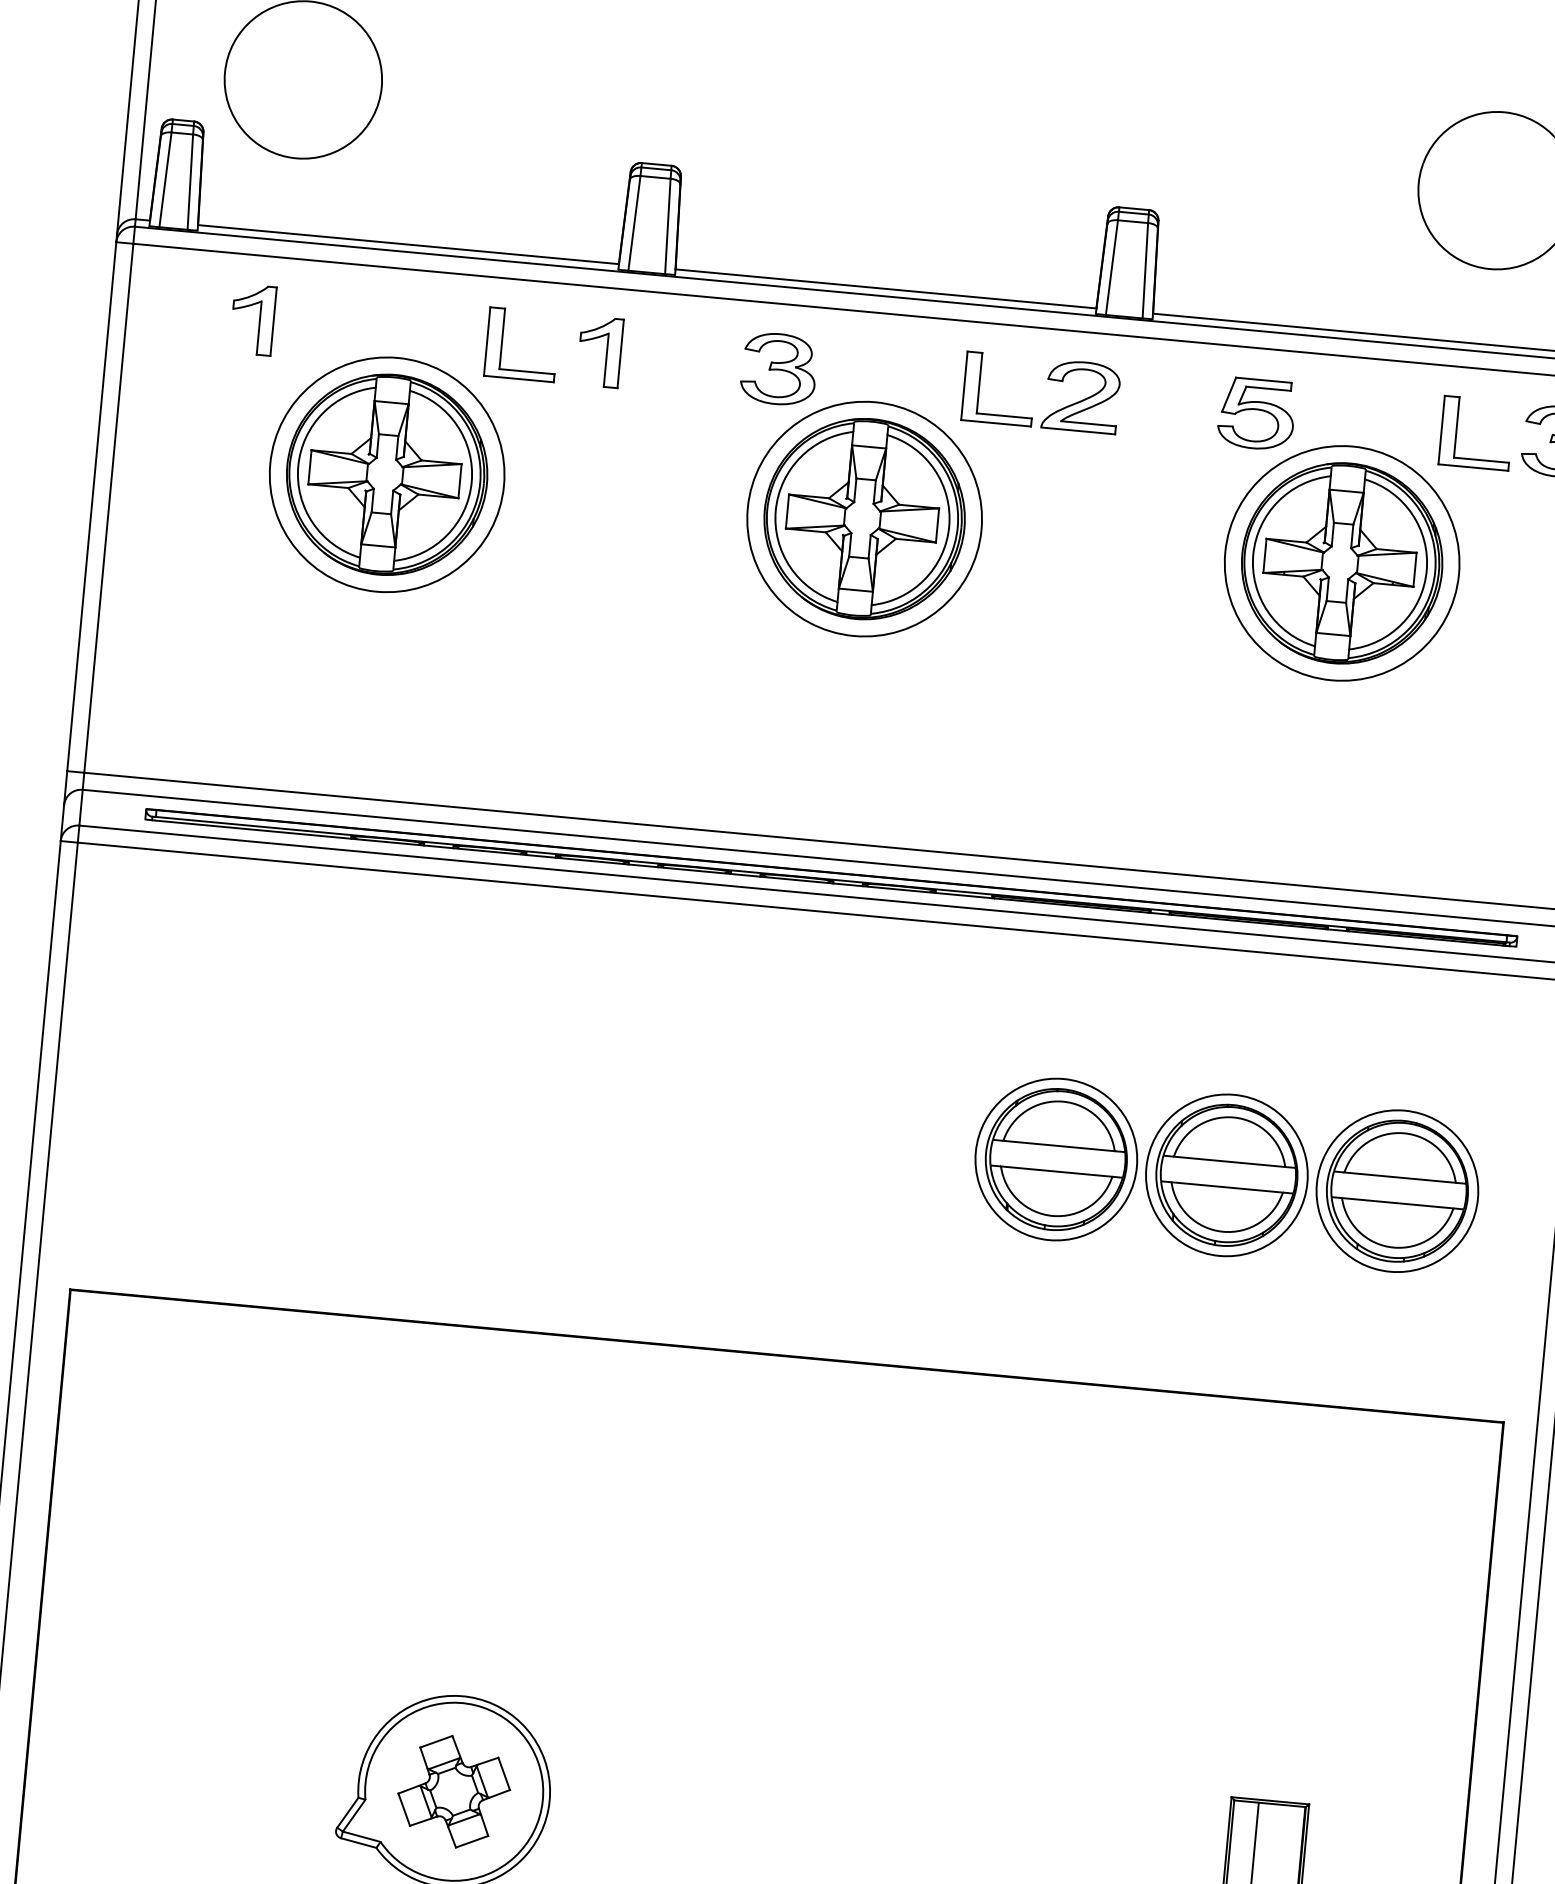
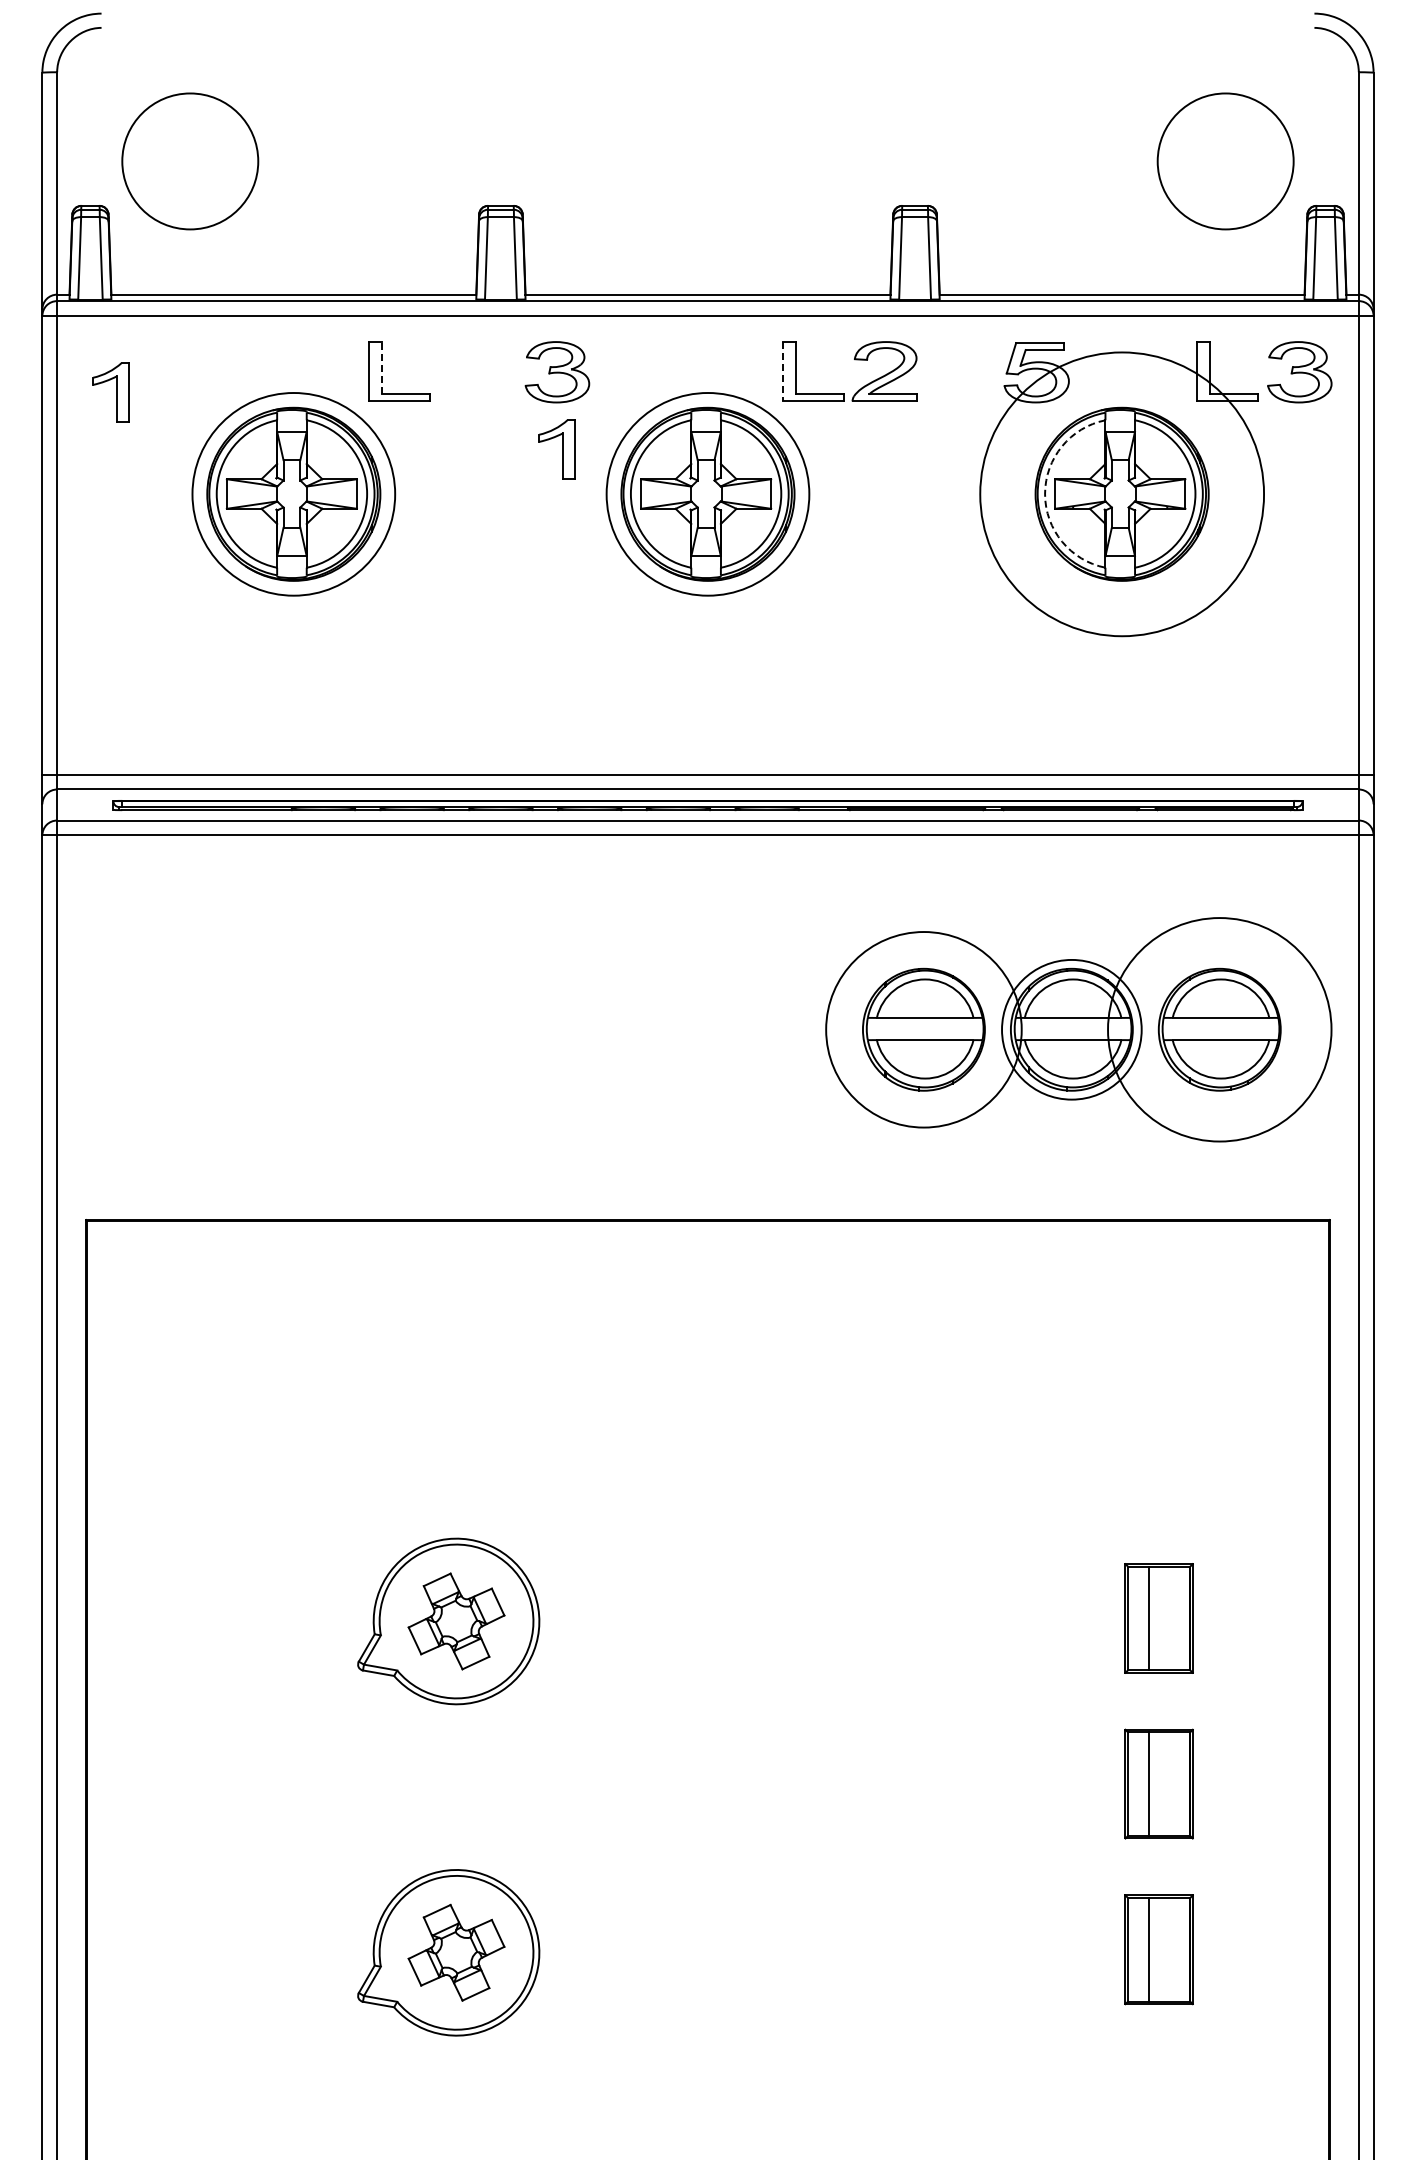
part: (252, 319) -> (110, 392), moved
line: (502, 338) -> (382, 367), solid -> dashed
part: (599, 351) -> (556, 449), moved
part: (779, 369) -> (557, 372), moved
line: (964, 385) -> (783, 371), solid -> dashed
arc: (1253, 555) -> (1045, 494), solid -> dashed
circle: (1341, 563) -> (1121, 494), size x1.4
circle: (1055, 1159) -> (923, 1029), size x1.4
circle: (1397, 1190) -> (1219, 1029), size x1.6

